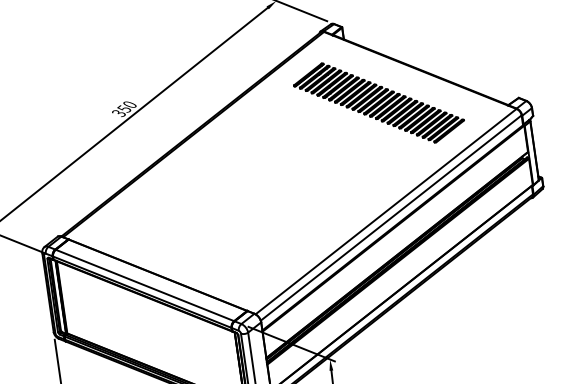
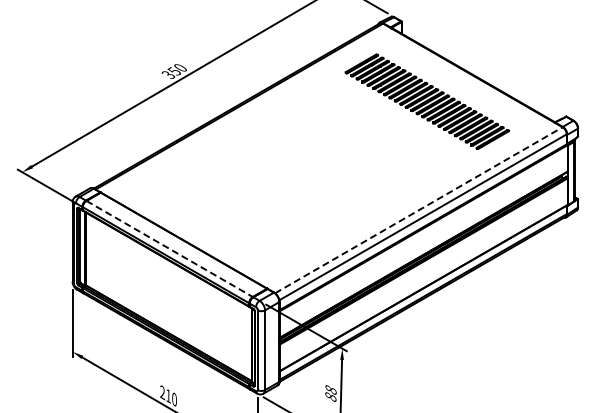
line: (385, 211) -> (418, 210), solid -> dashed
line: (145, 285) -> (170, 249), solid -> dashed

